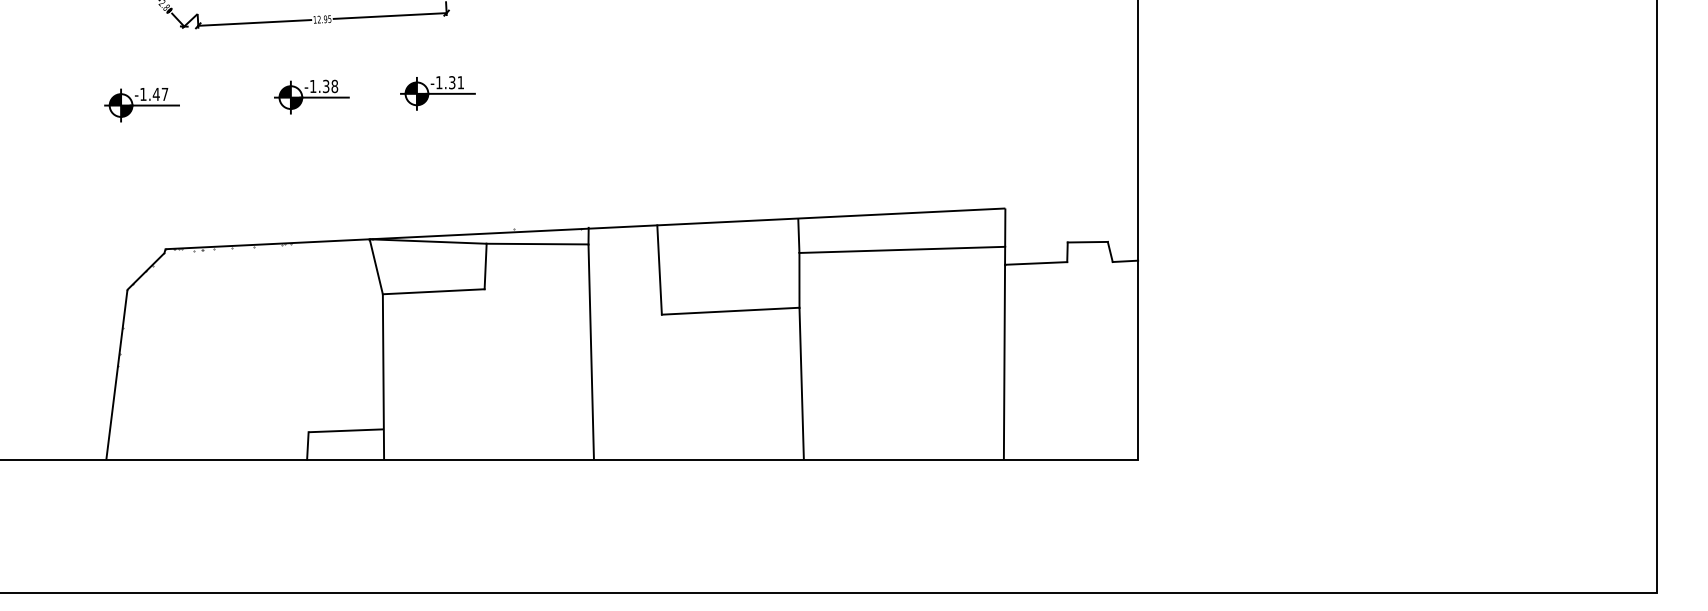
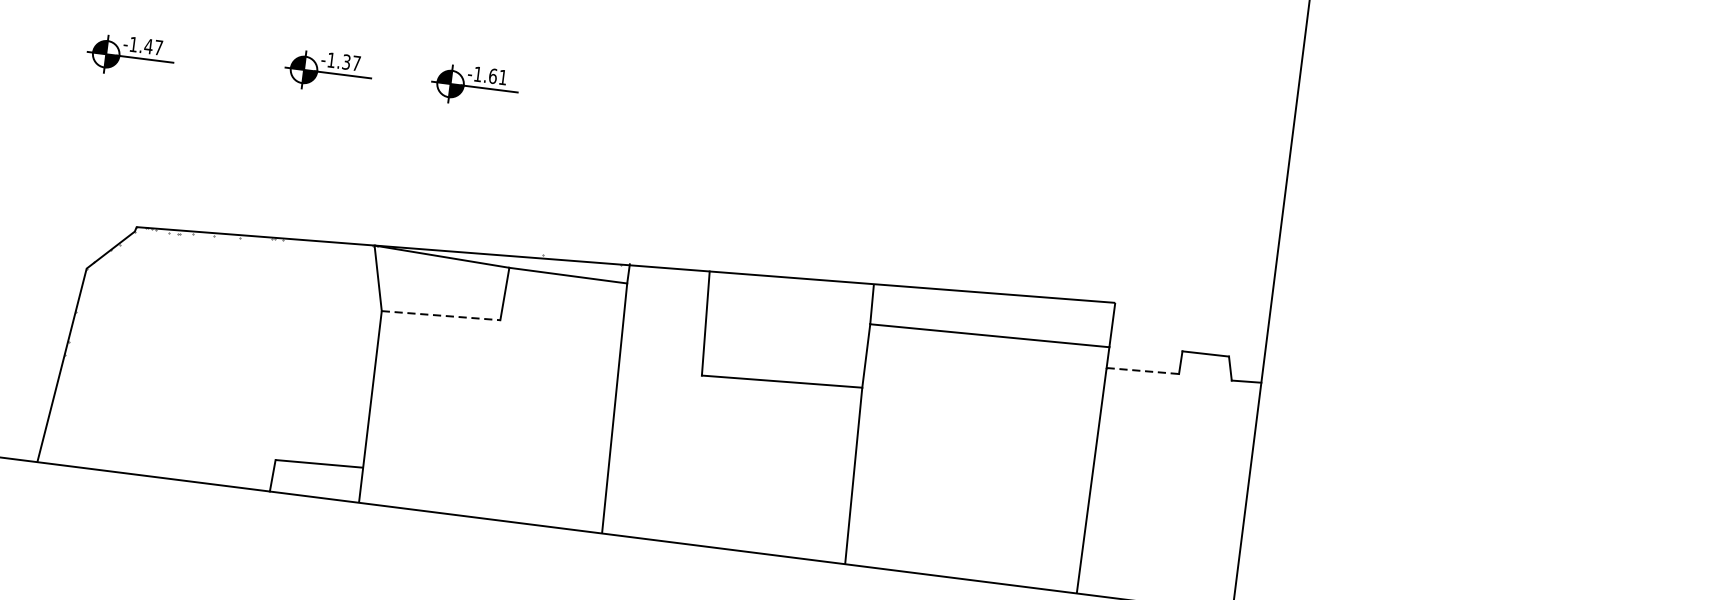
text: (452, 82) -> (493, 76), -1.31 -> -1.61
text: (334, 86) -> (356, 63), -1.38 -> -1.37
line: (1036, 263) -> (1143, 371), solid -> dashed
line: (433, 291) -> (440, 315), solid -> dashed

